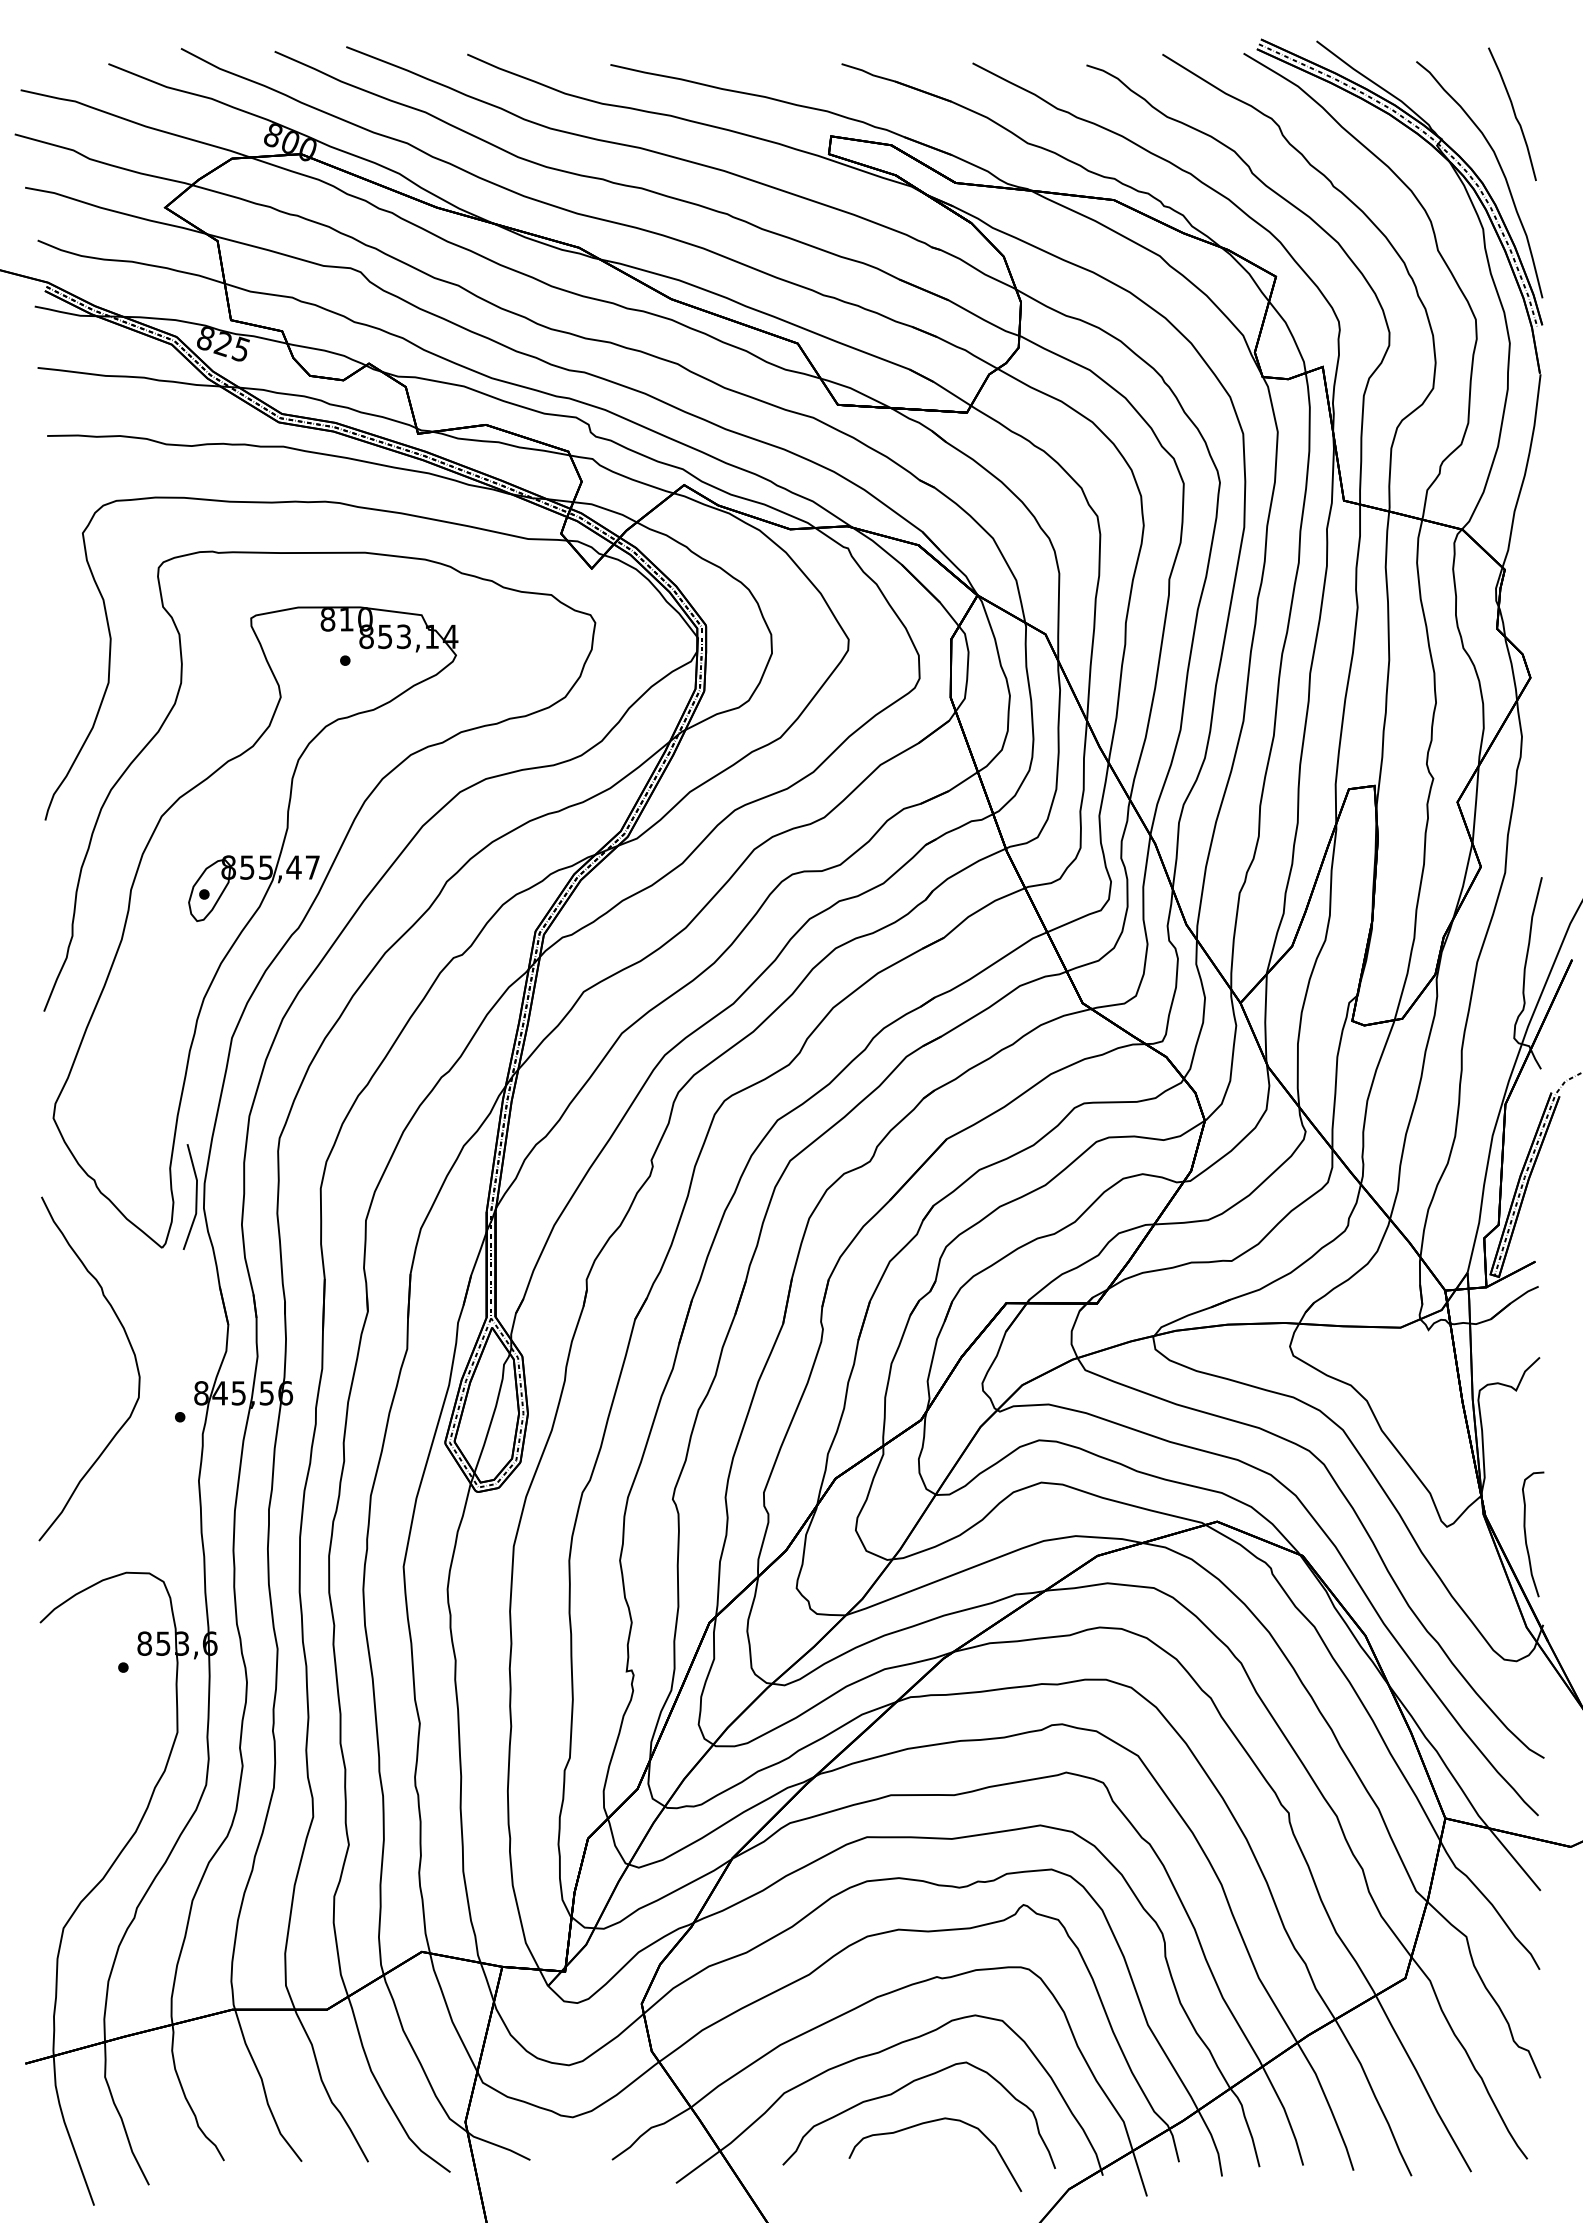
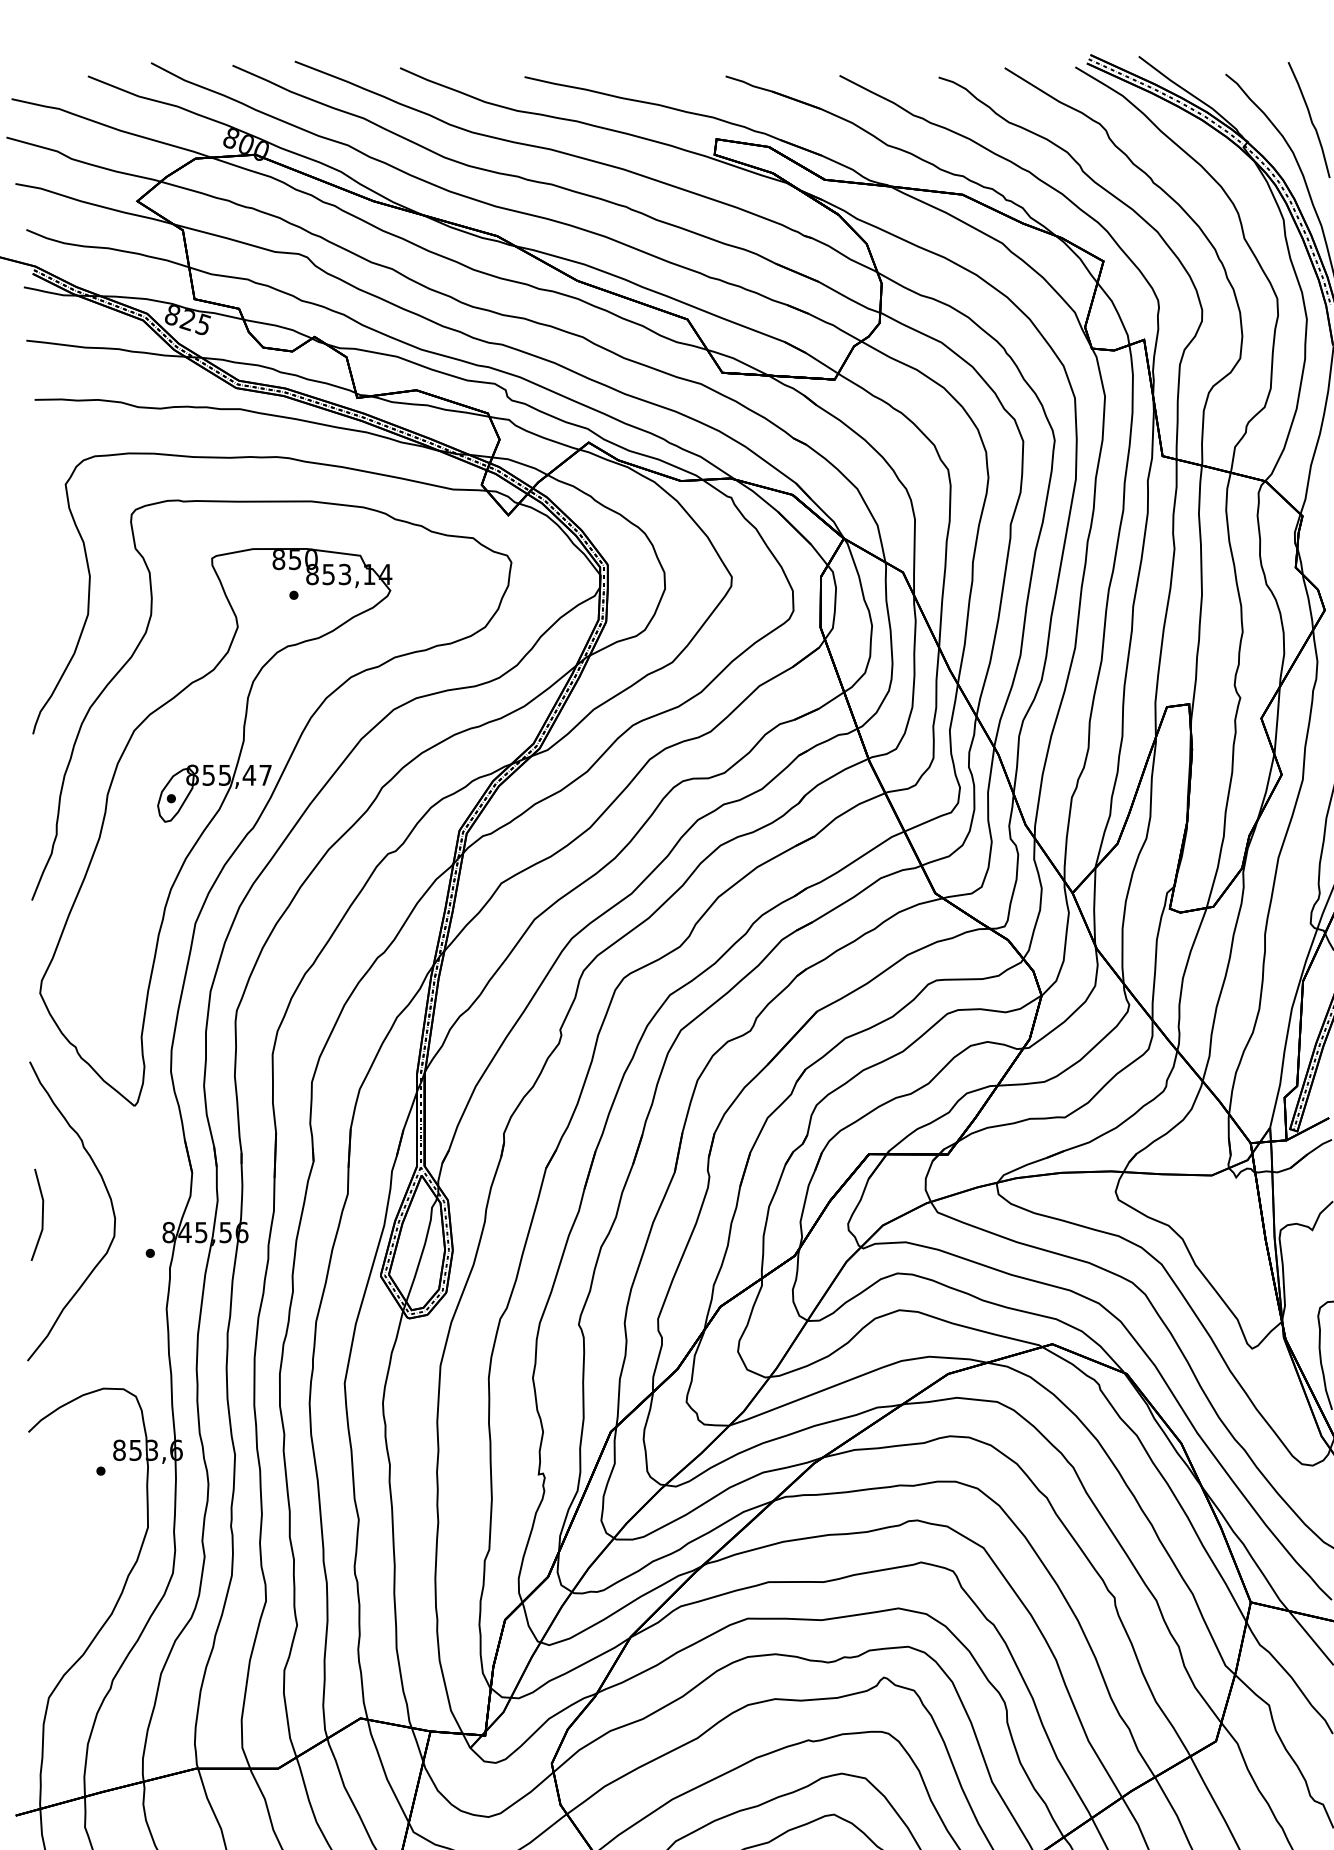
text: (346, 619) -> (295, 559), 810 -> 850
line: (195, 1196) -> (41, 1214), moved

